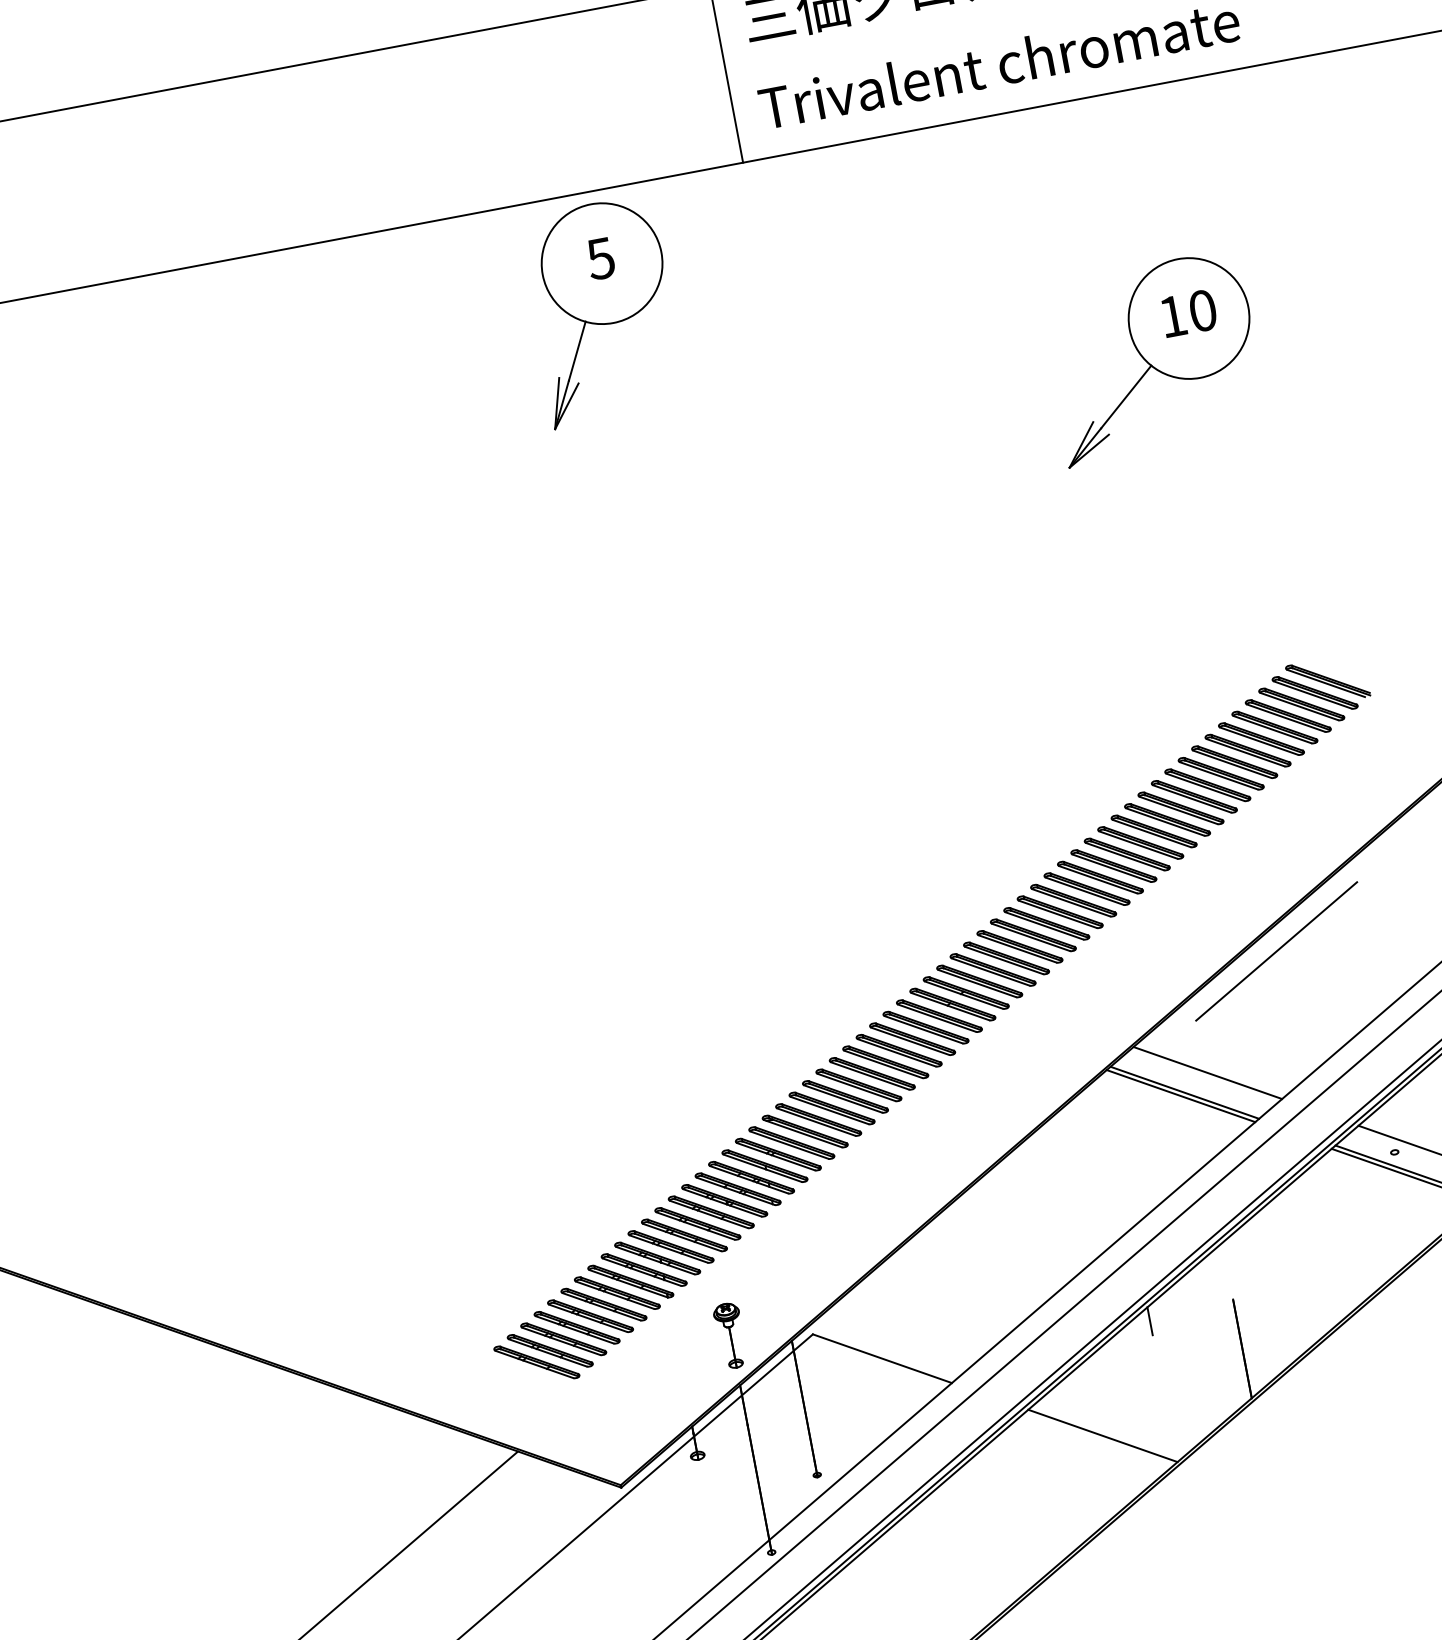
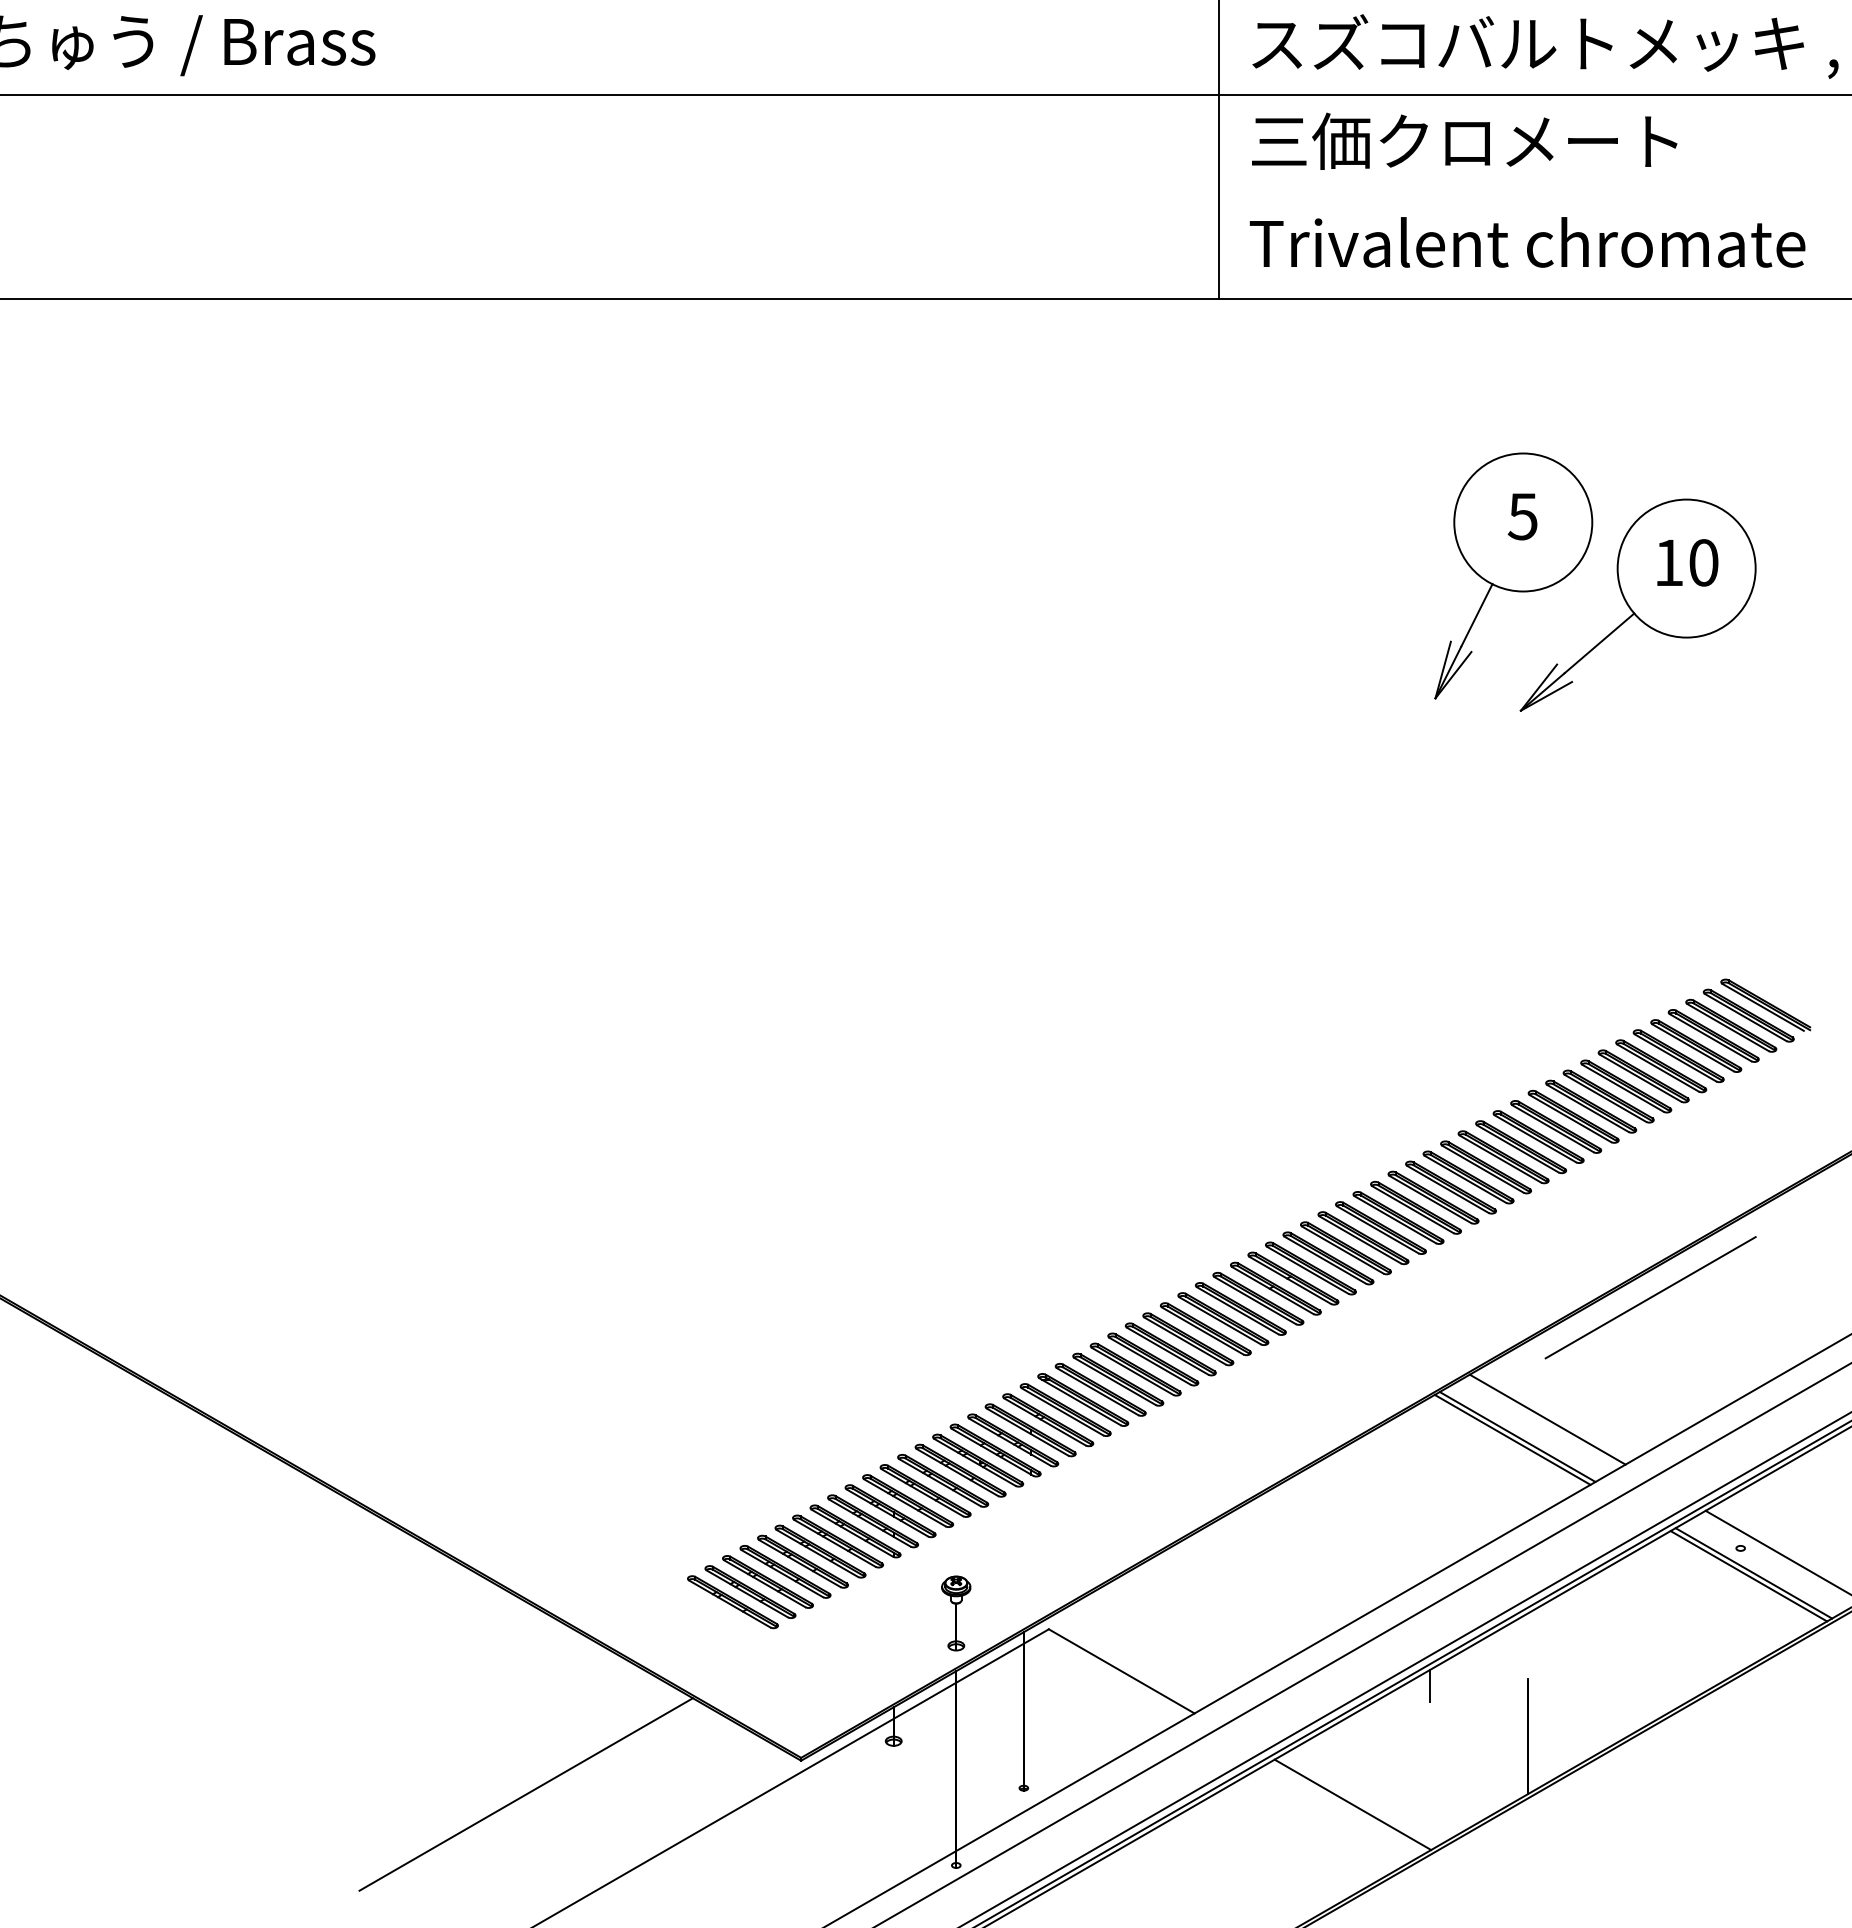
part: (602, 310) -> (1513, 575), moved

